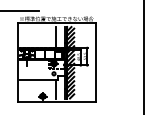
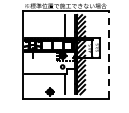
line: (95, 62) -> (108, 54), solid -> dashed

